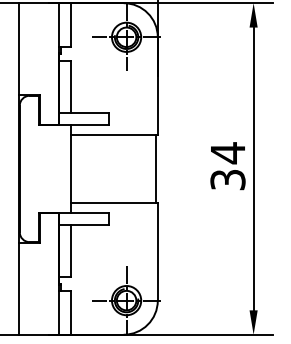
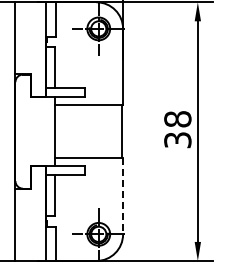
text: (227, 153) -> (177, 119), 34 -> 38
line: (158, 252) -> (123, 196), solid -> dashed

